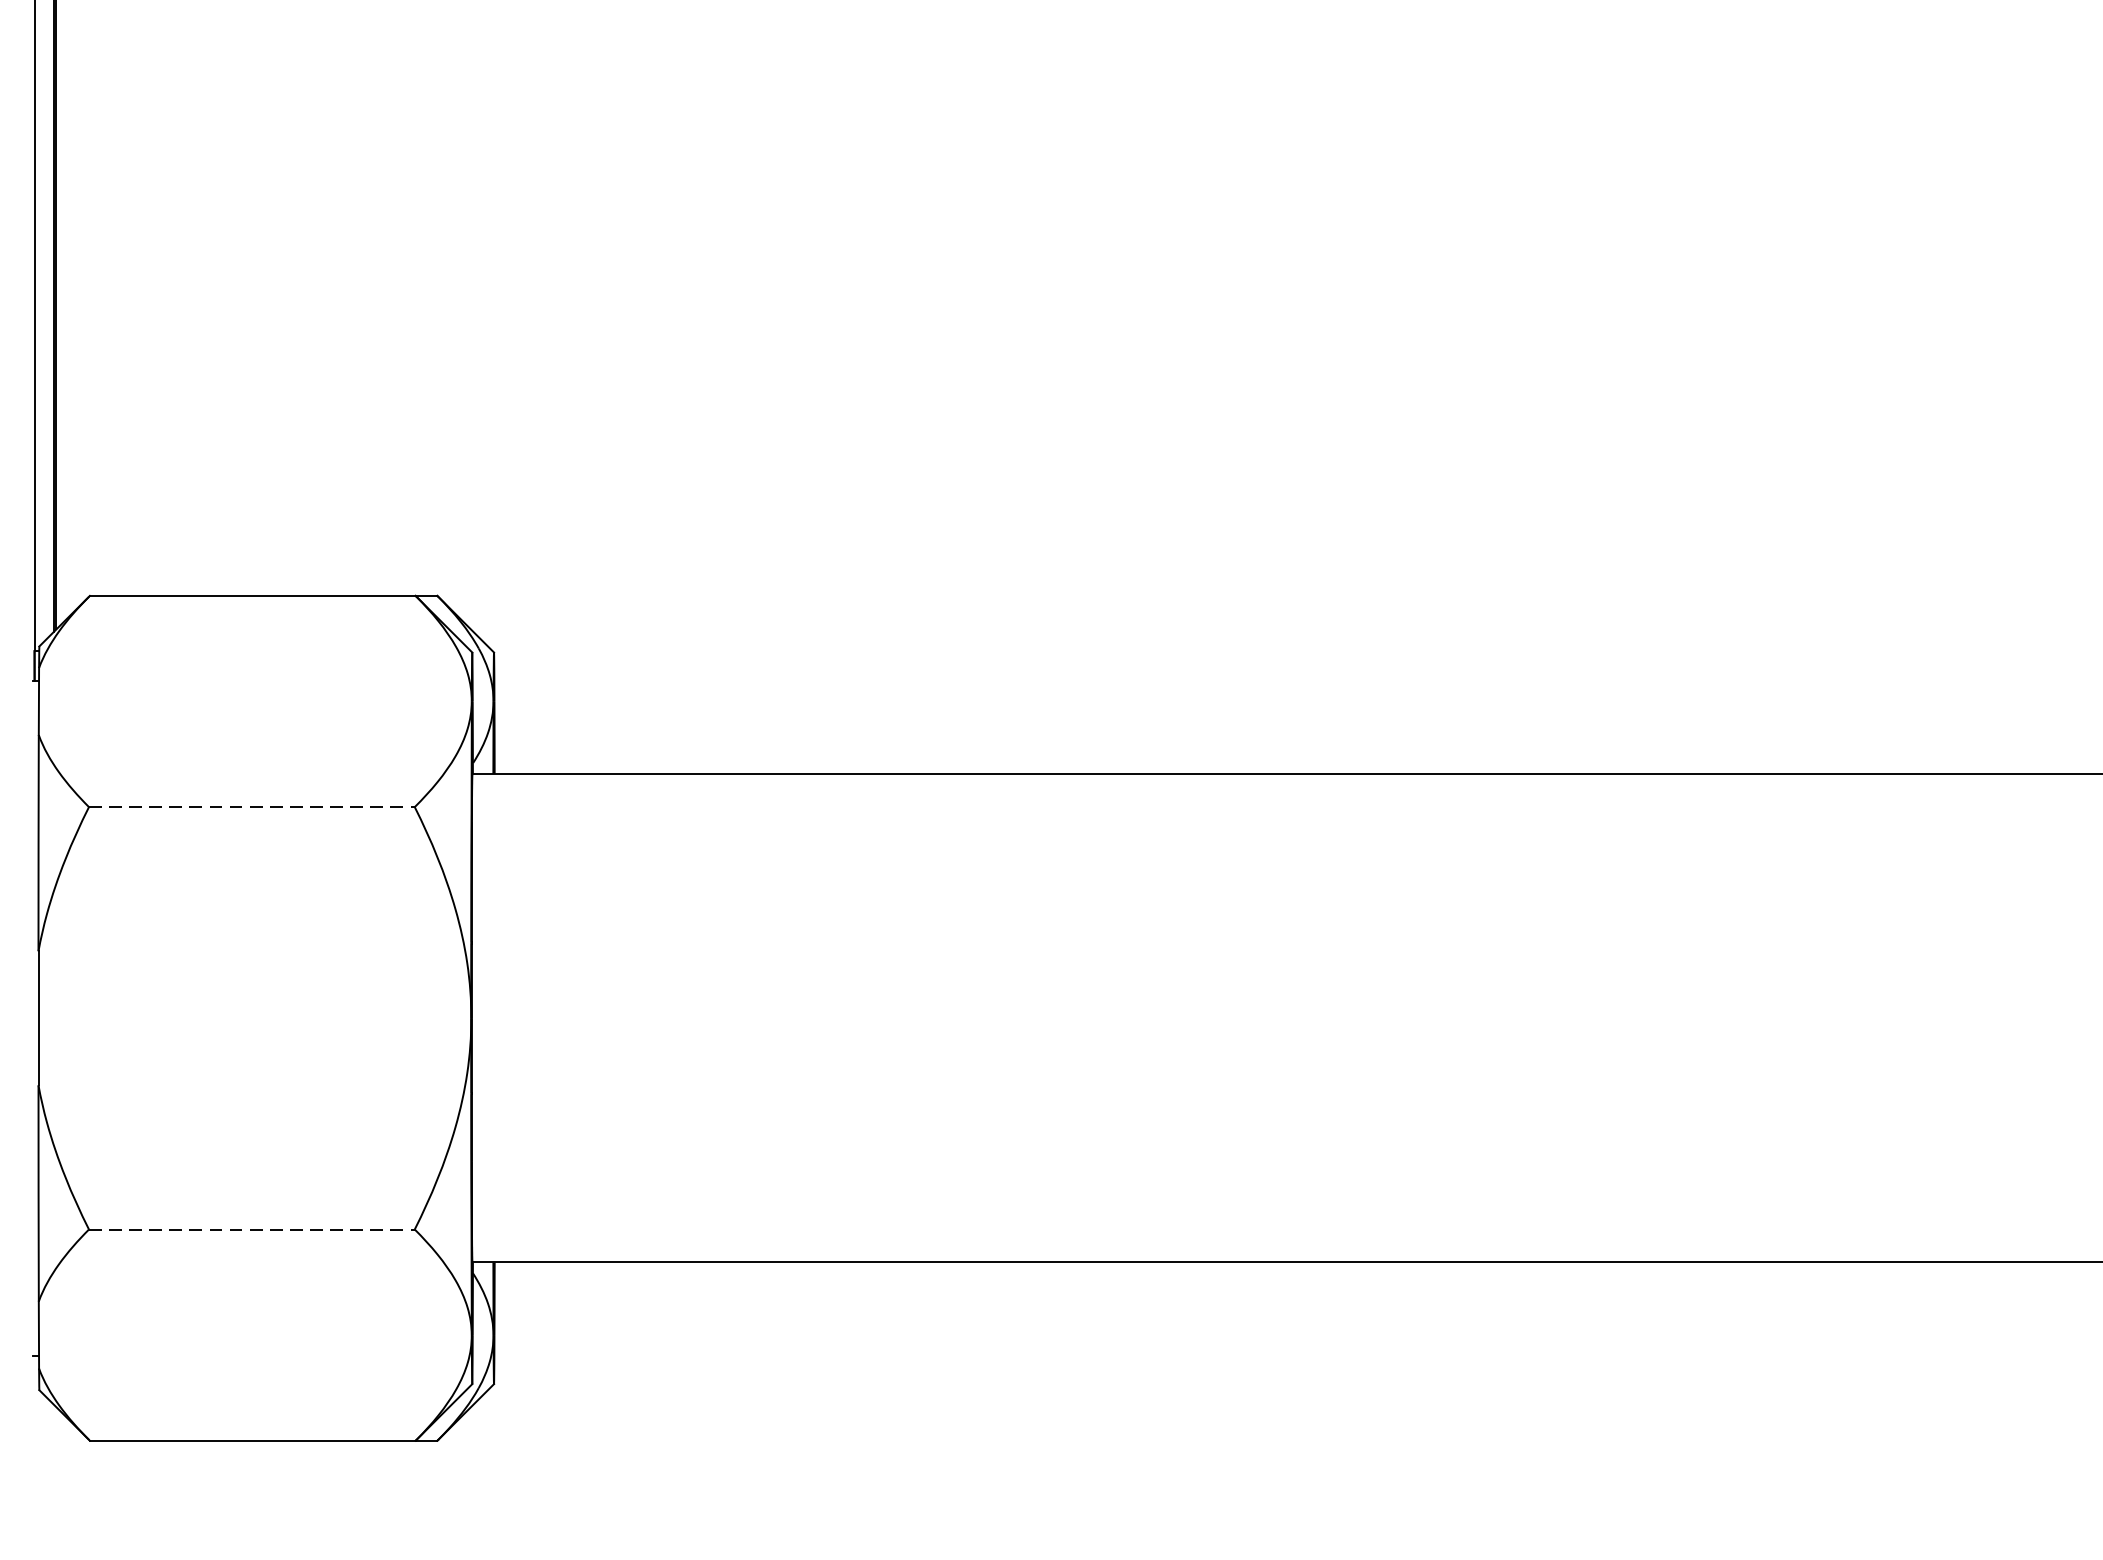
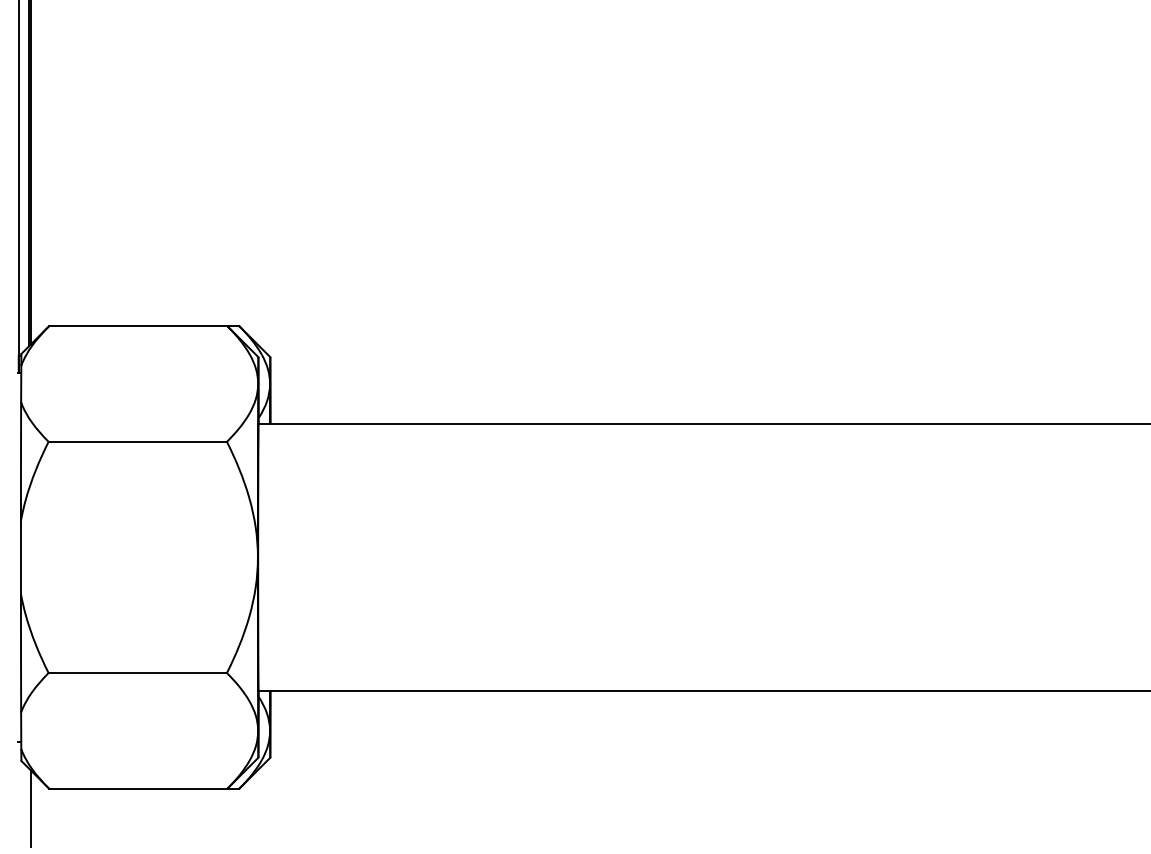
line: (253, 806) -> (138, 441), dashed -> solid
line: (253, 1230) -> (138, 673), dashed -> solid
line: (55, 1476) -> (30, 808), added

